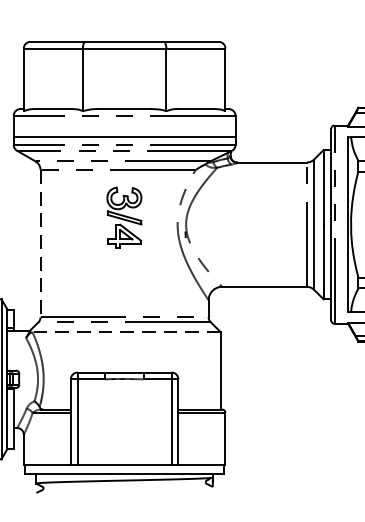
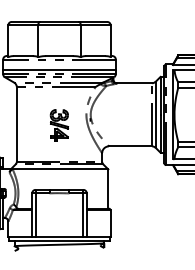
part: (122, 218) -> (58, 125), moved
line: (39, 243) -> (16, 124), dashed -> solid
line: (126, 332) -> (60, 169), dashed -> solid

